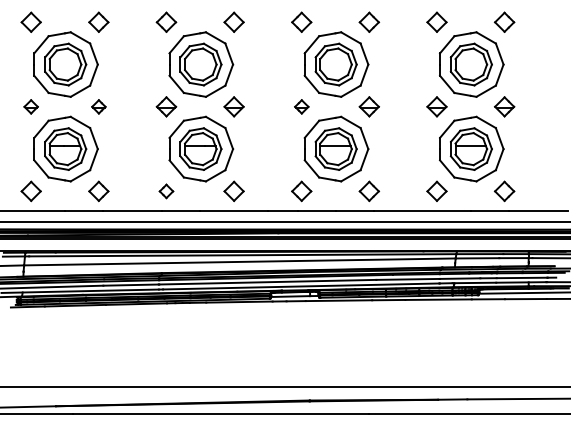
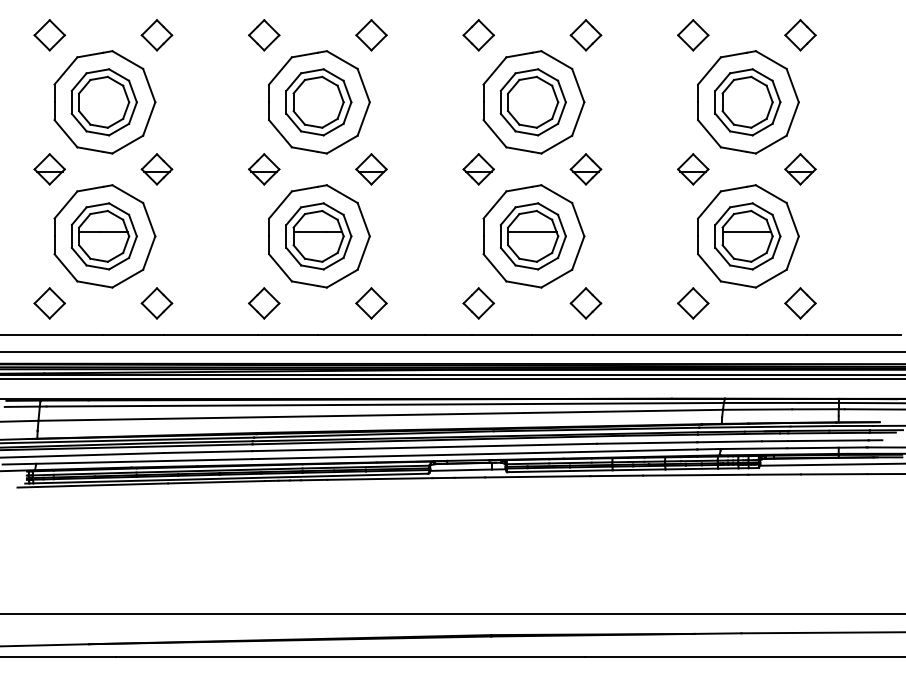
part: (30, 106) -> (48, 168), size x1.43
part: (98, 106) -> (156, 168), size x1.43
part: (301, 106) -> (478, 168), size x1.43
part: (166, 191) -> (264, 303), size x1.43

